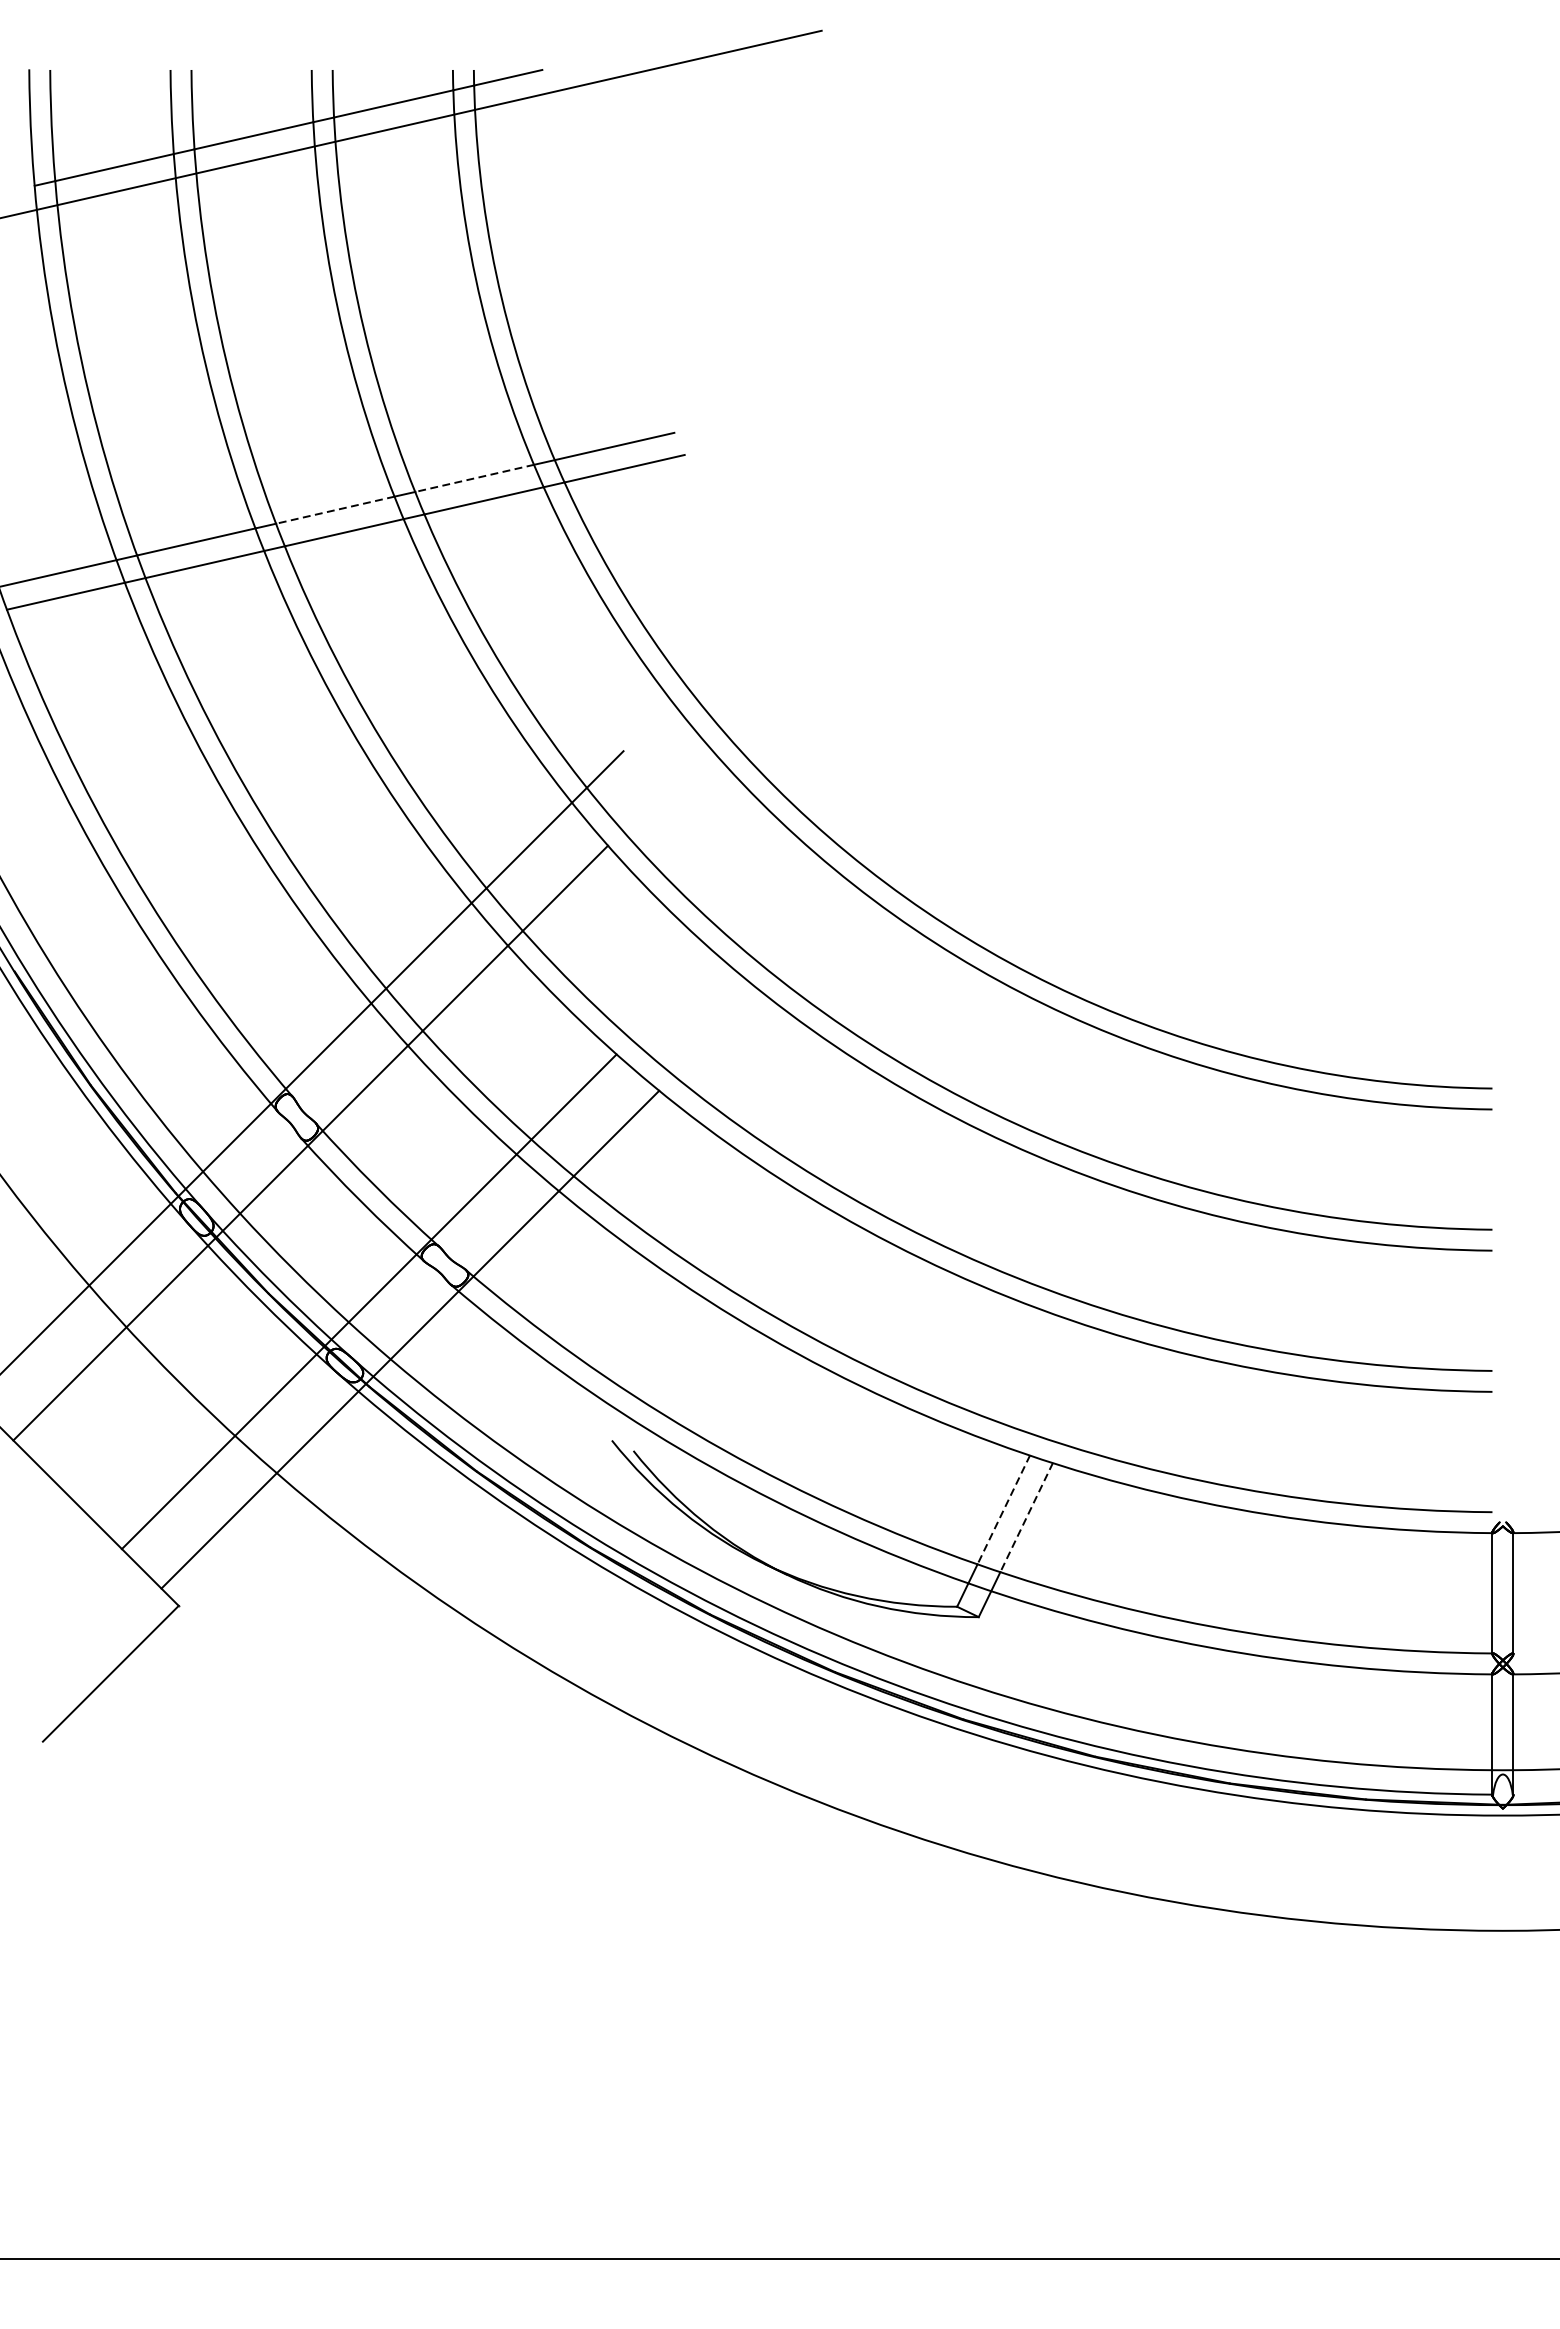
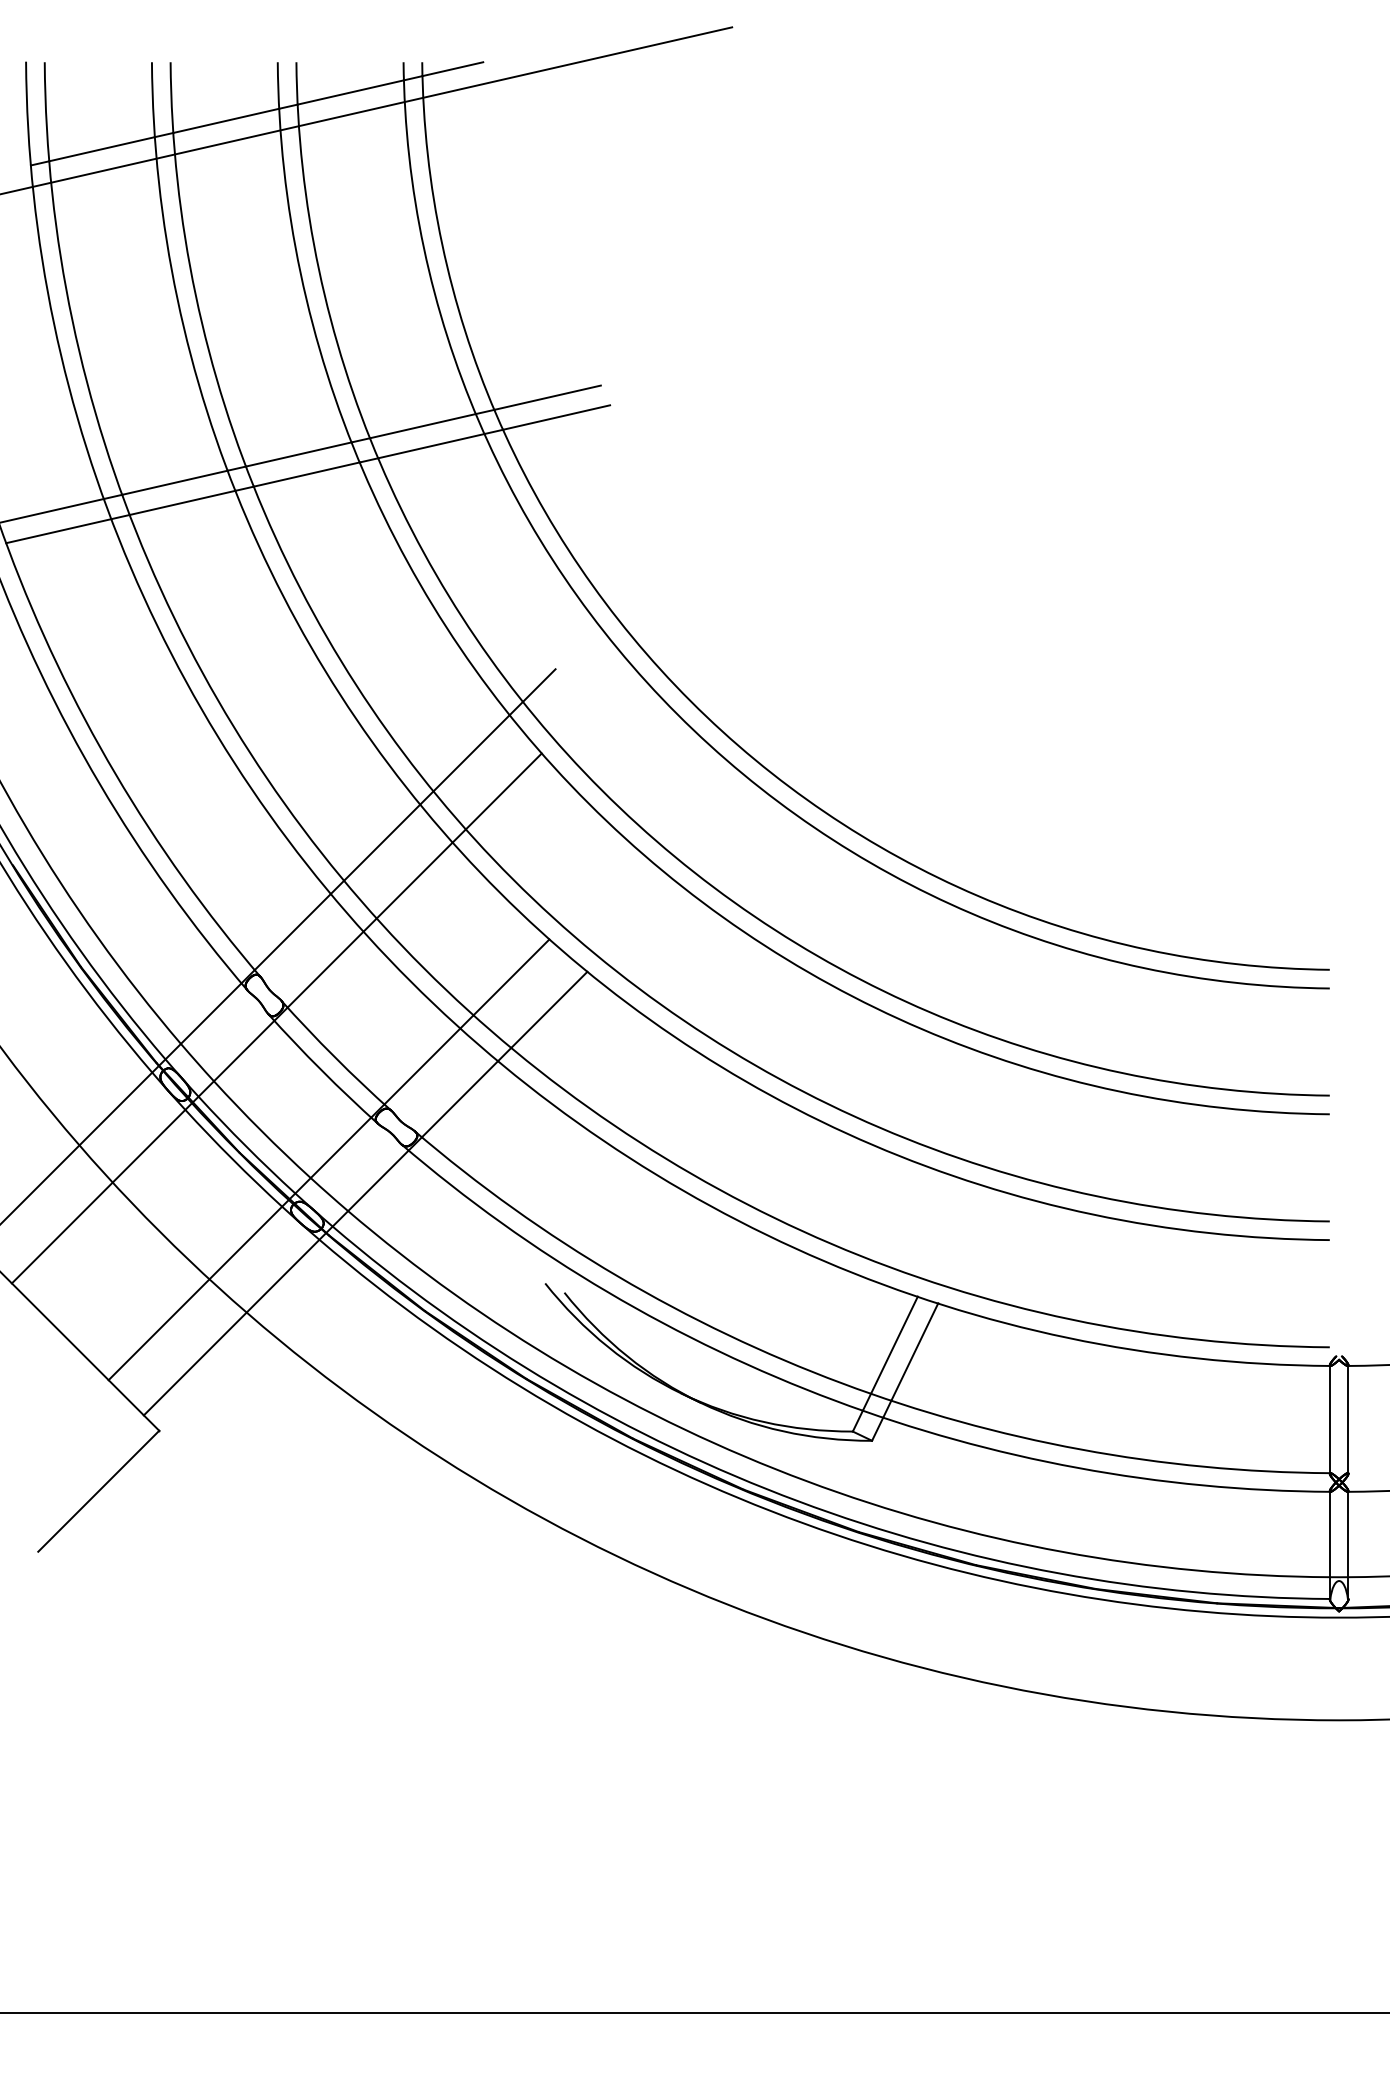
line: (474, 478) -> (422, 426), dashed -> solid
line: (335, 510) -> (298, 454), dashed -> solid
line: (1003, 1510) -> (894, 1345), dashed -> solid
line: (1026, 1518) -> (914, 1352), dashed -> solid

